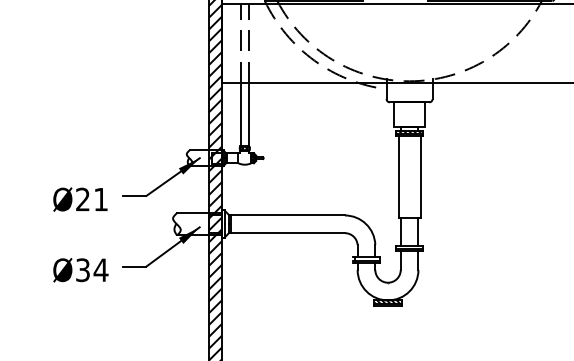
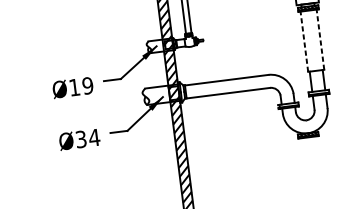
line: (398, 177) -> (304, 42), solid -> dashed
line: (420, 177) -> (320, 40), solid -> dashed
text: (92, 199) -> (81, 86), Ø21 -> Ø19

